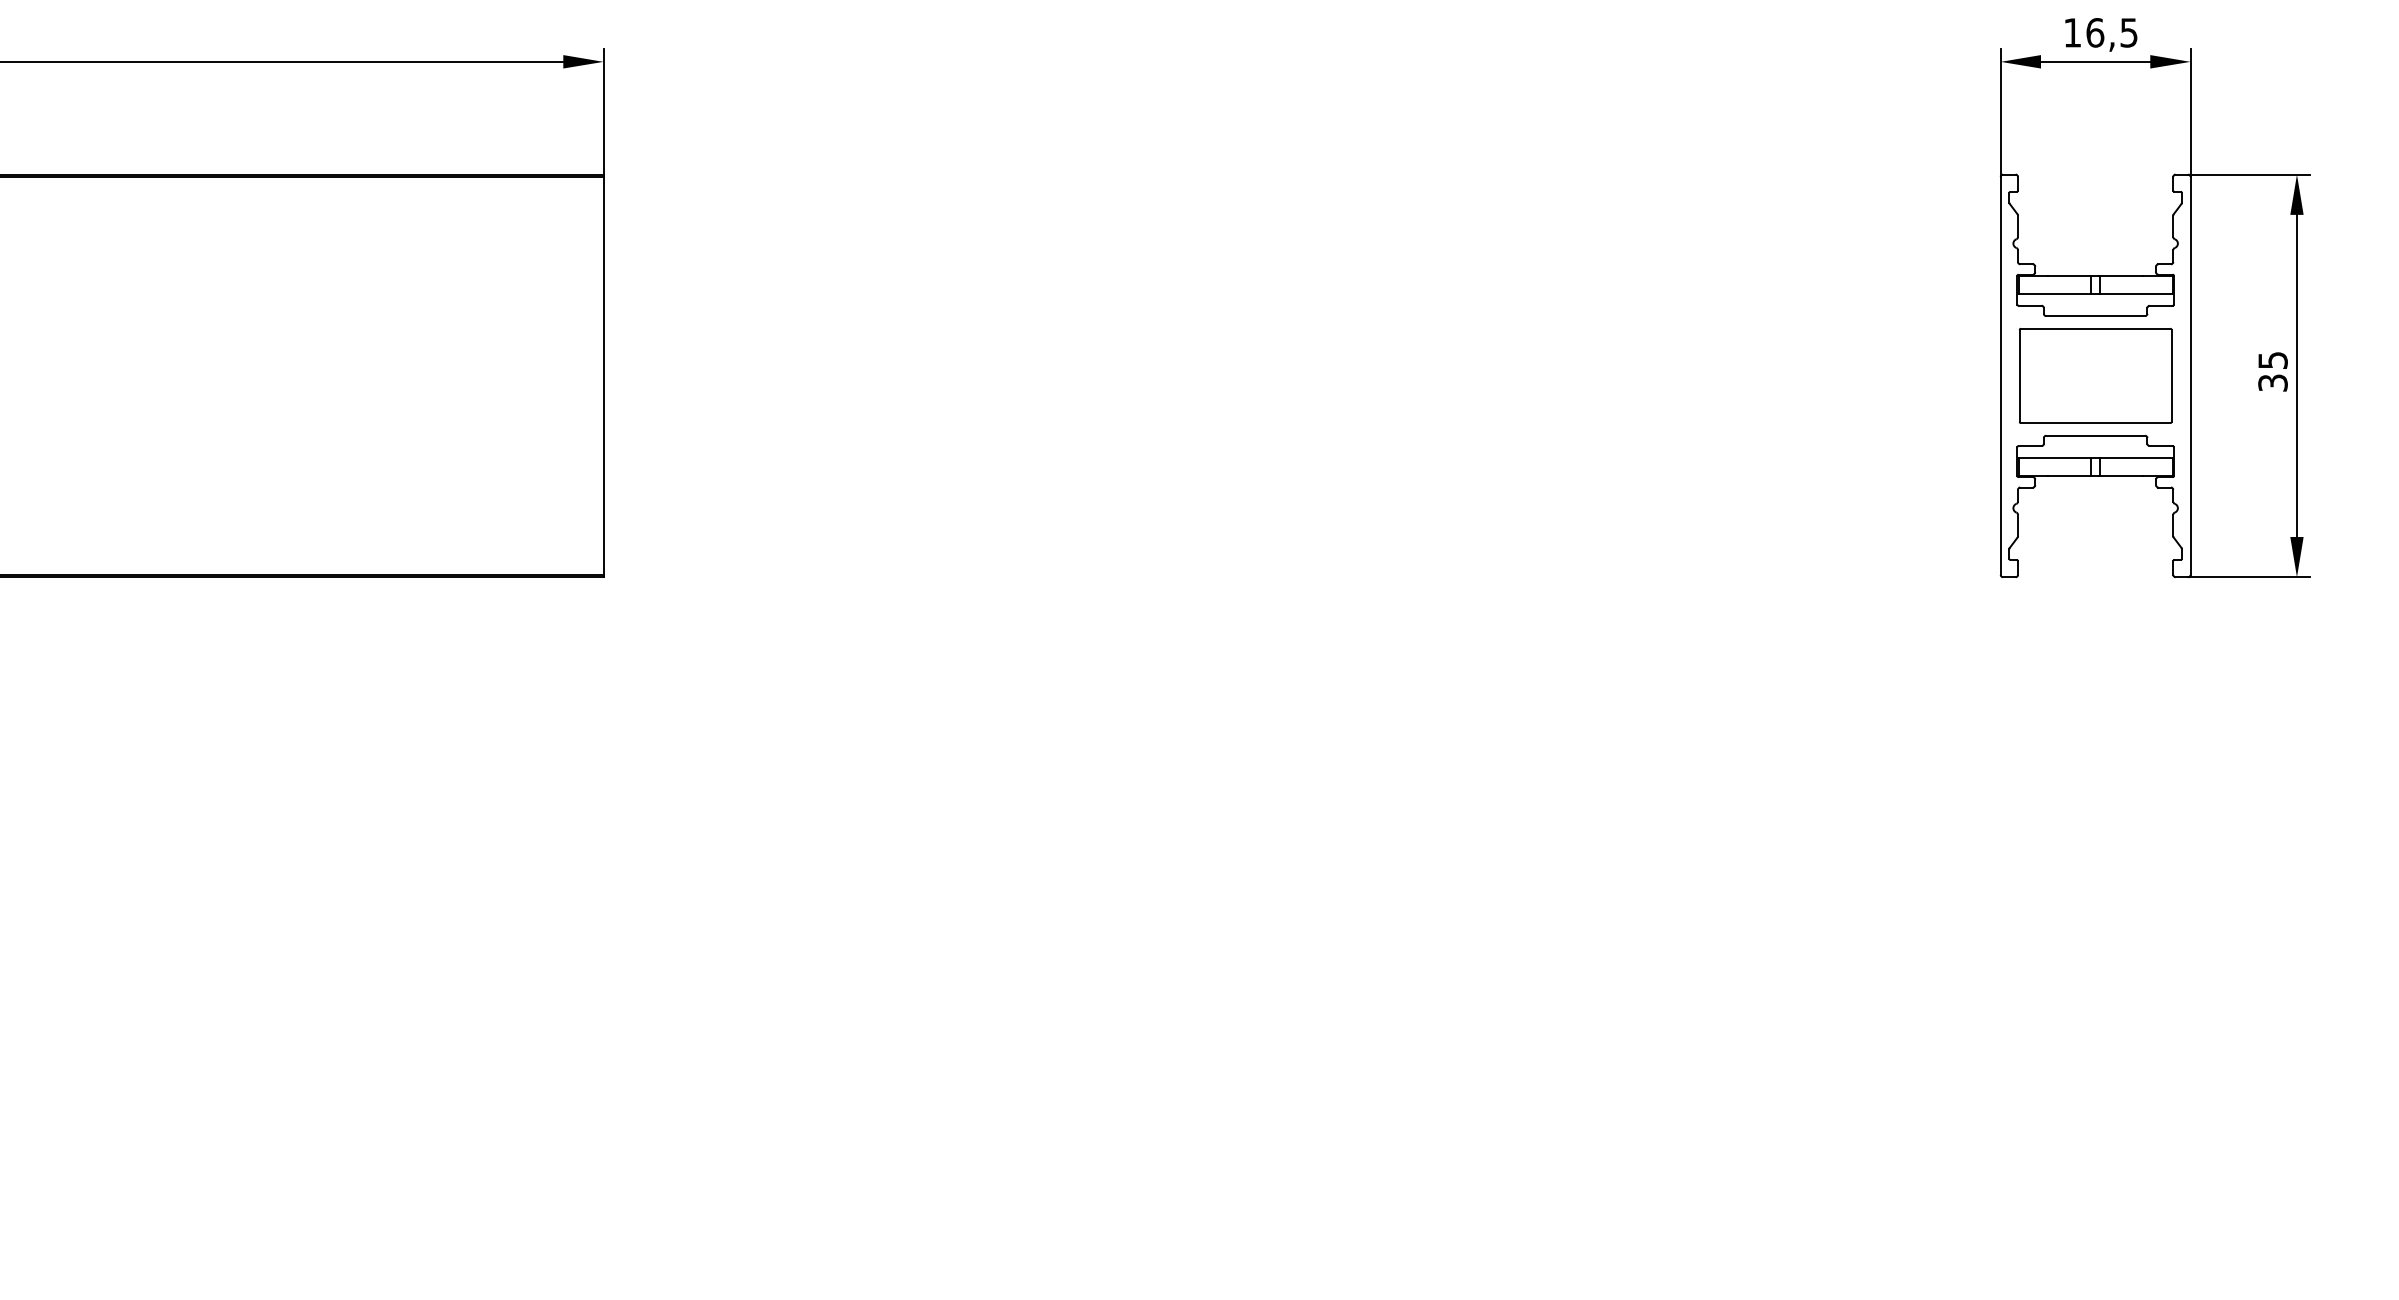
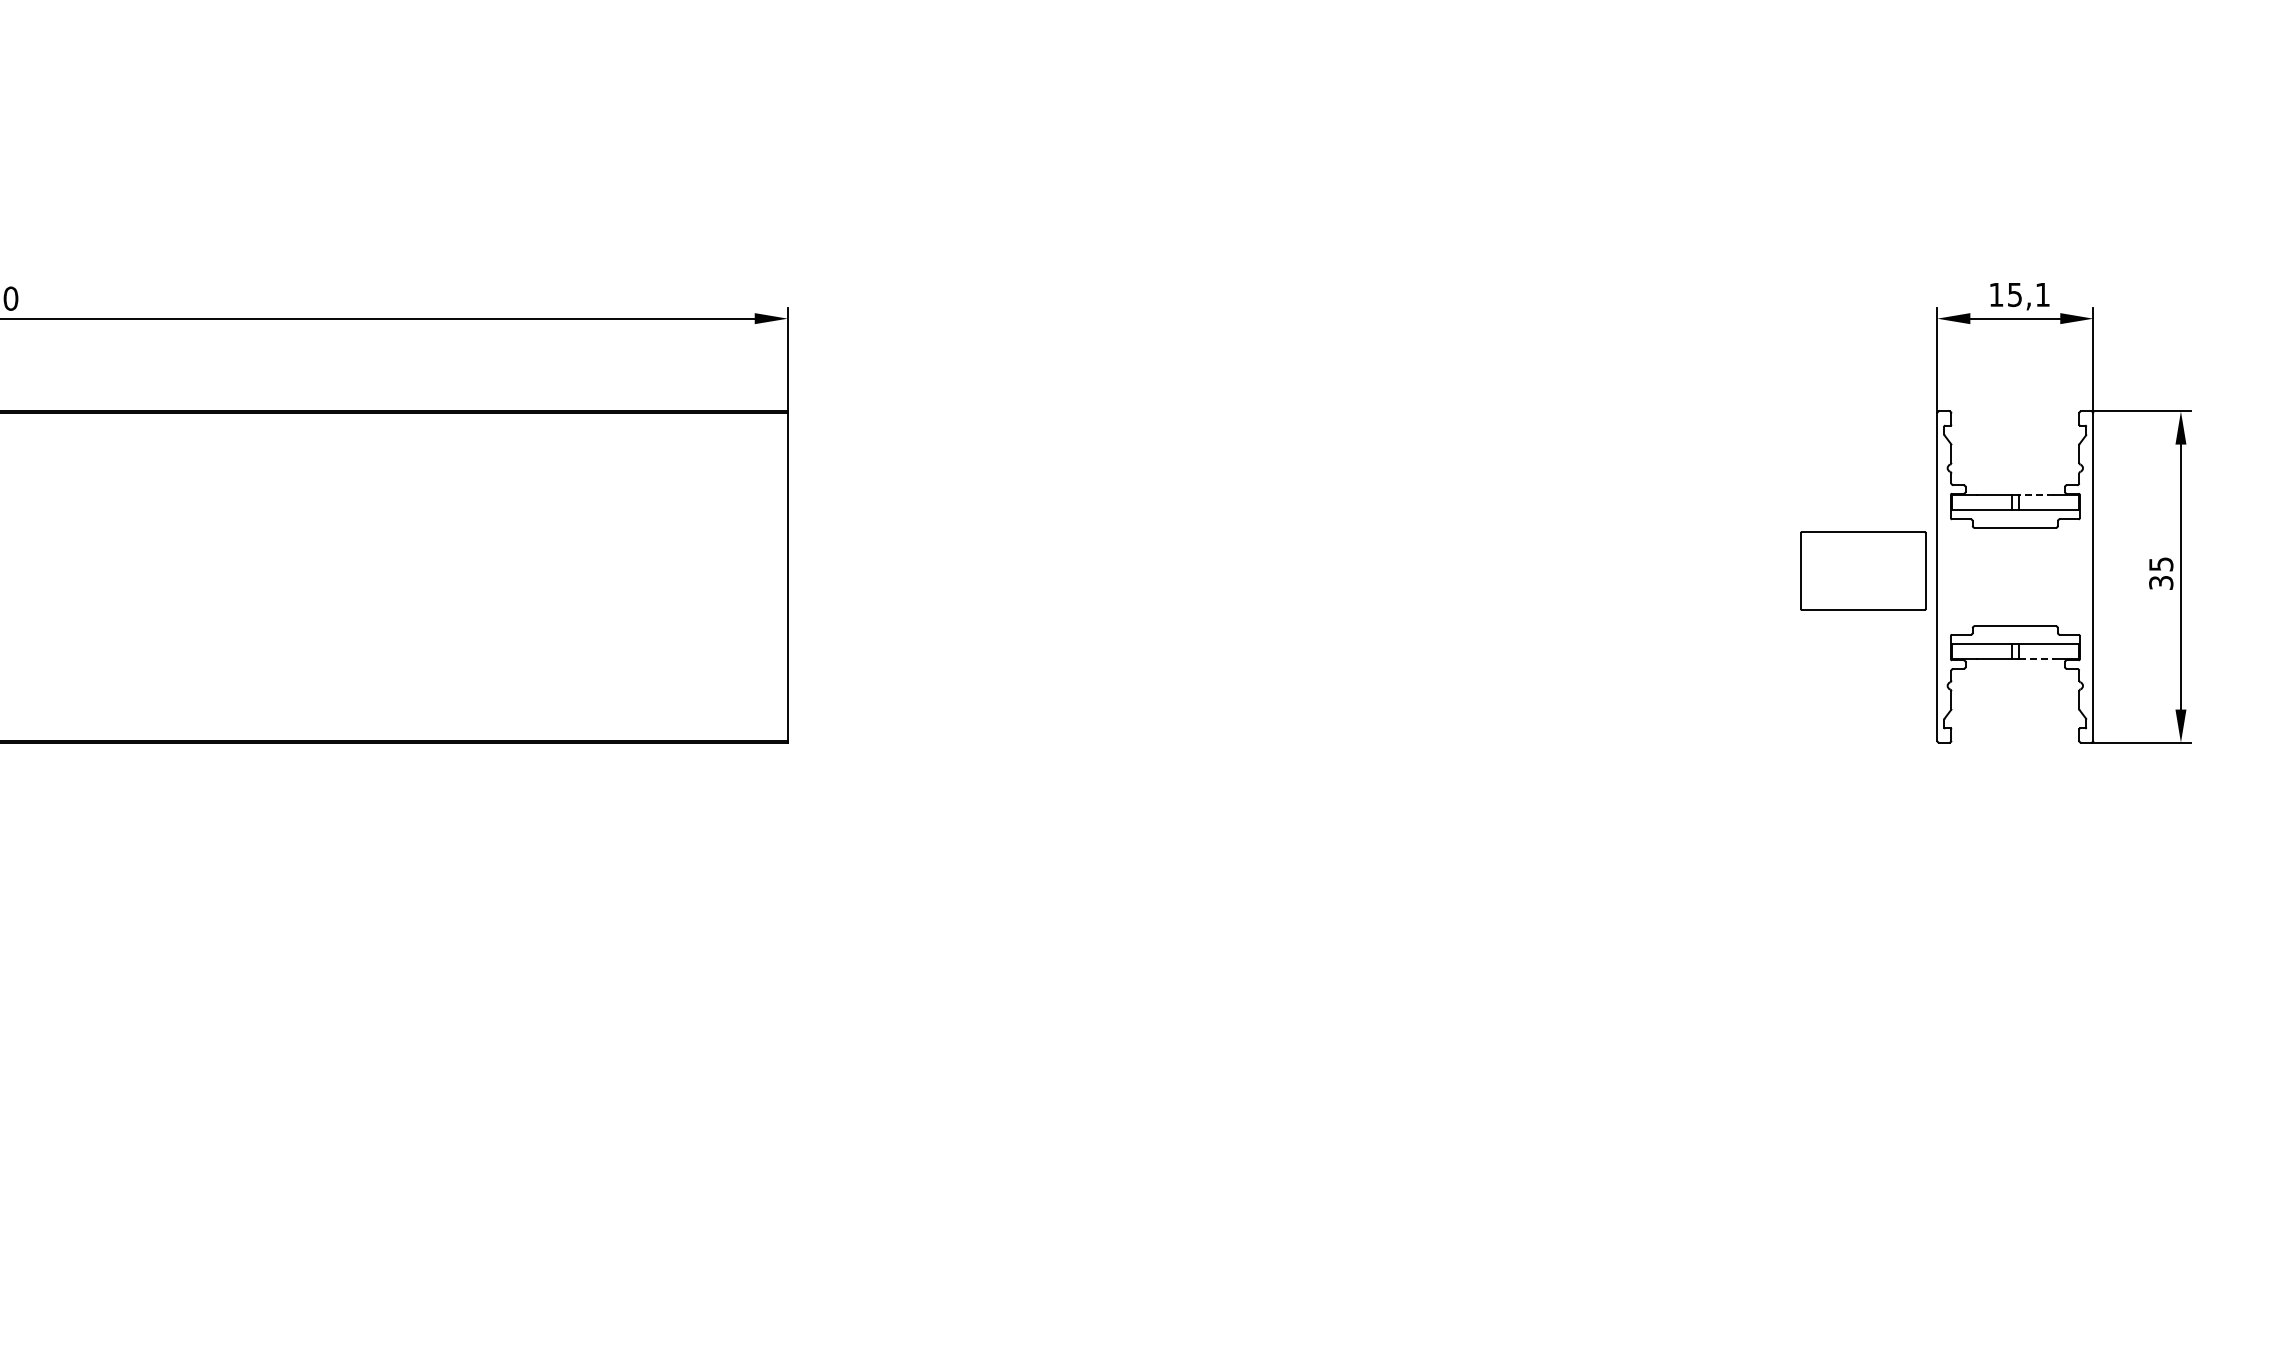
text: (2111, 32) -> (2028, 294), 16,5 -> 15,1
line: (2121, 275) -> (2036, 494), solid -> dashed
part: (2095, 375) -> (1863, 570), moved
line: (2121, 476) -> (2036, 659), solid -> dashed

